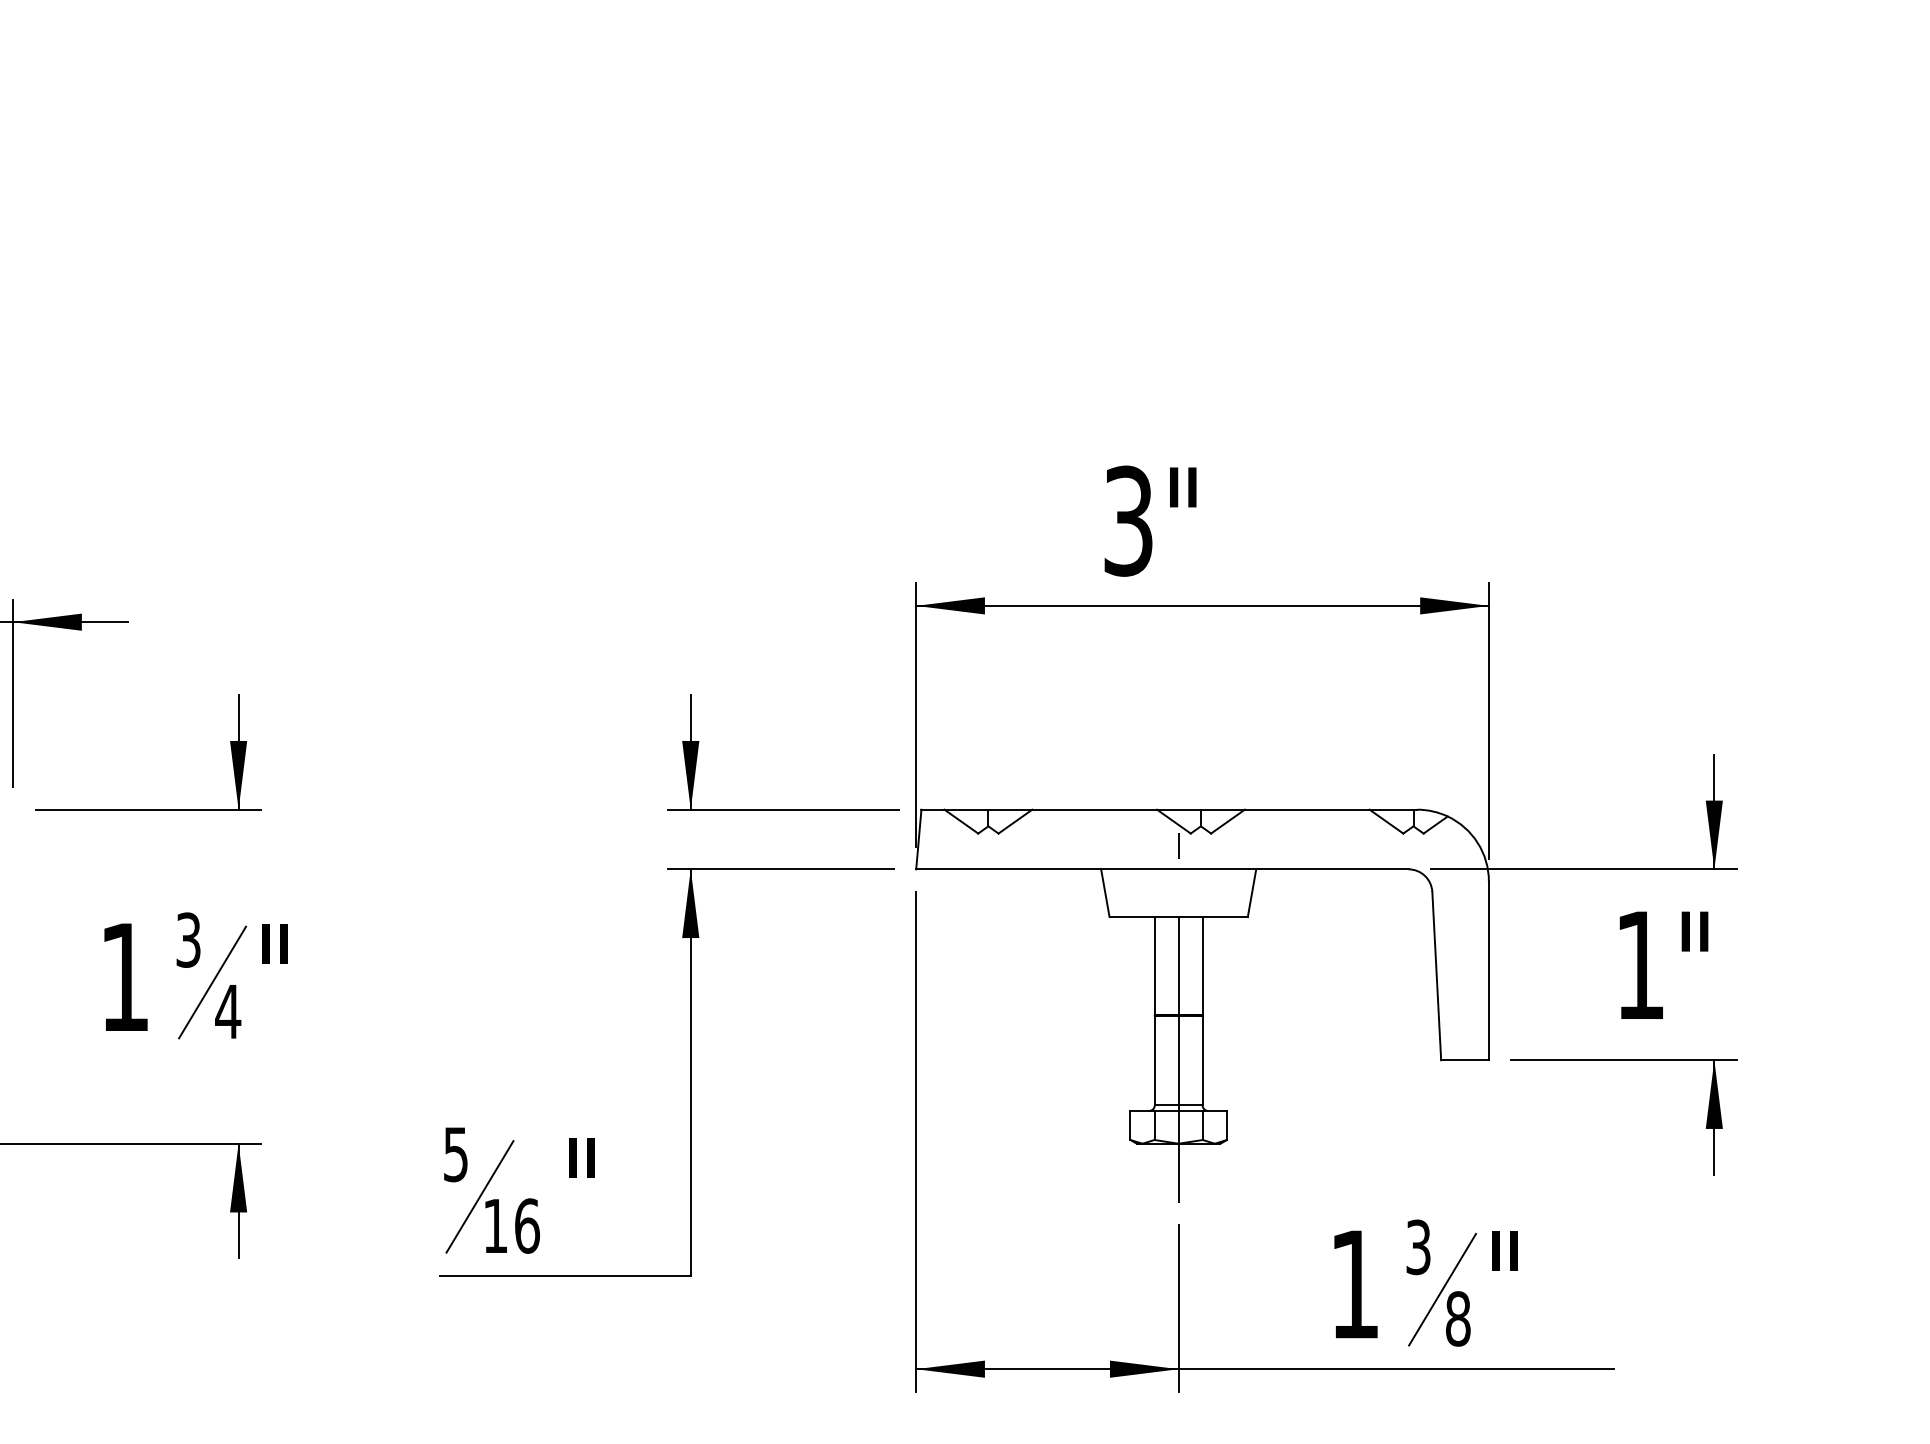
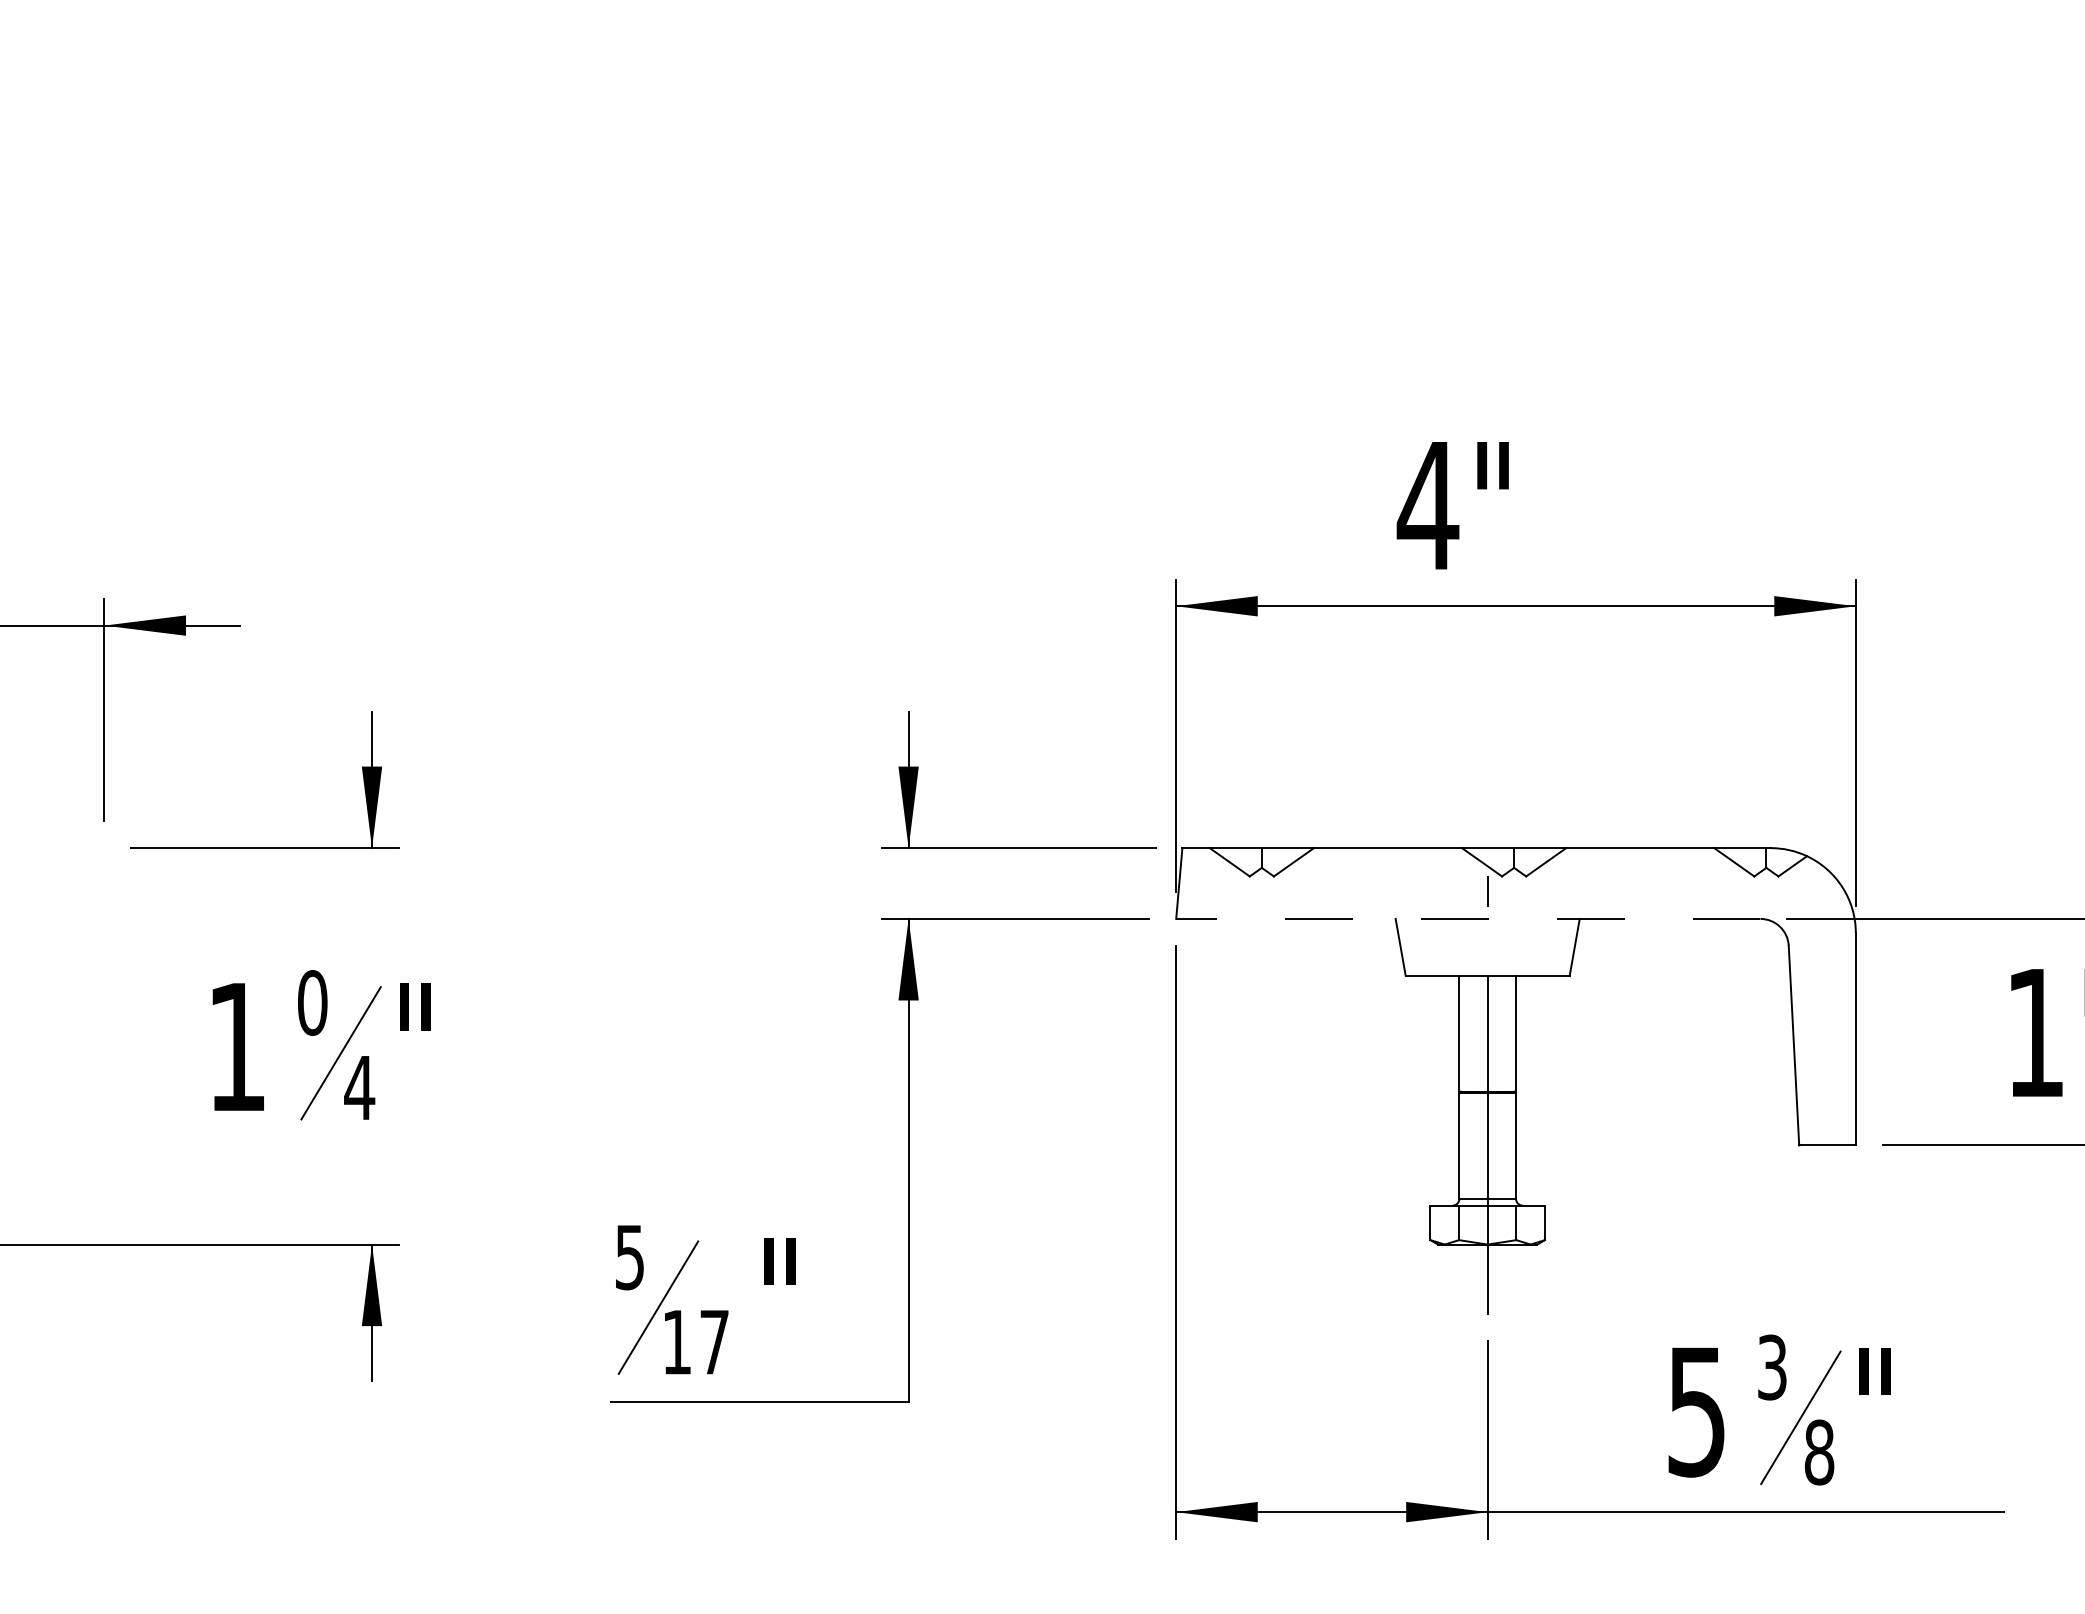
text: (1128, 520) -> (1428, 504), 3" -> 4"
line: (1161, 869) -> (1467, 919), solid -> dashed
text: (188, 939) -> (312, 1002), 3 -> 0
text: (527, 1225) -> (714, 1341), 16 -> 17
text: (1354, 1285) -> (1696, 1412), 1 -> 5

